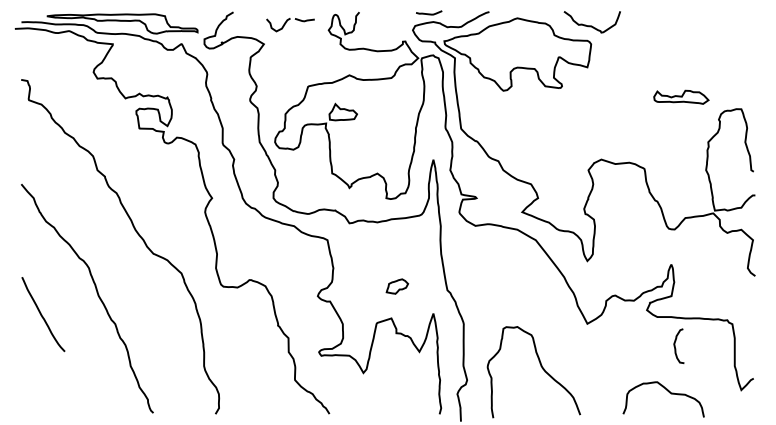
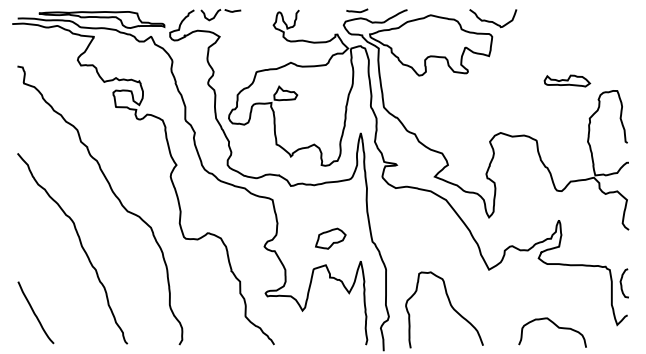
part: (290, 25) -> (220, 15), moved
part: (397, 286) -> (330, 238), size x1.67
curve: (42, 314) -> (35, 312), moved
curve: (675, 345) -> (621, 282), moved

